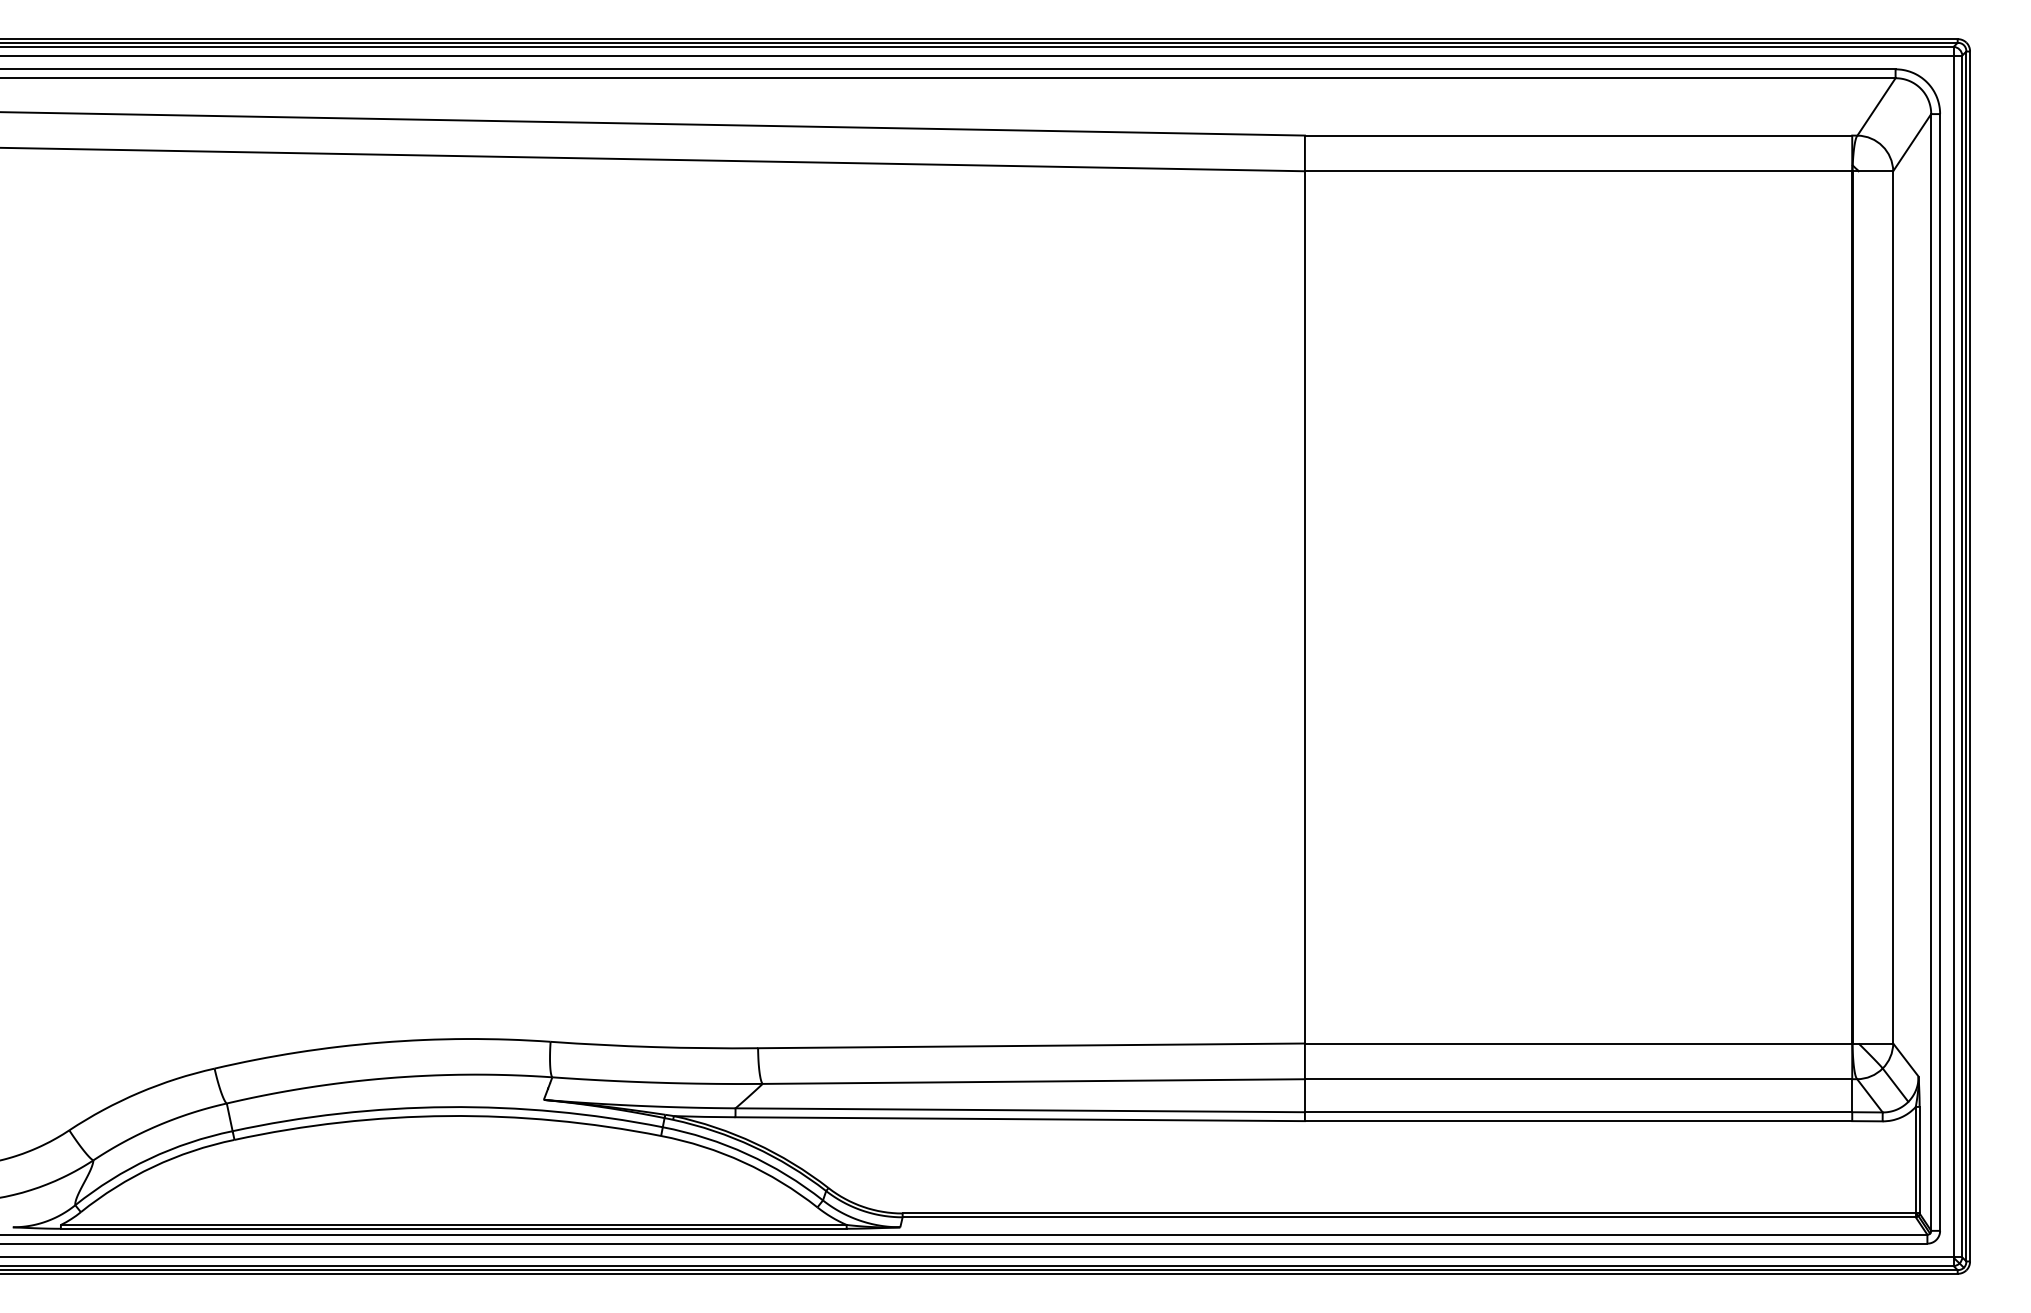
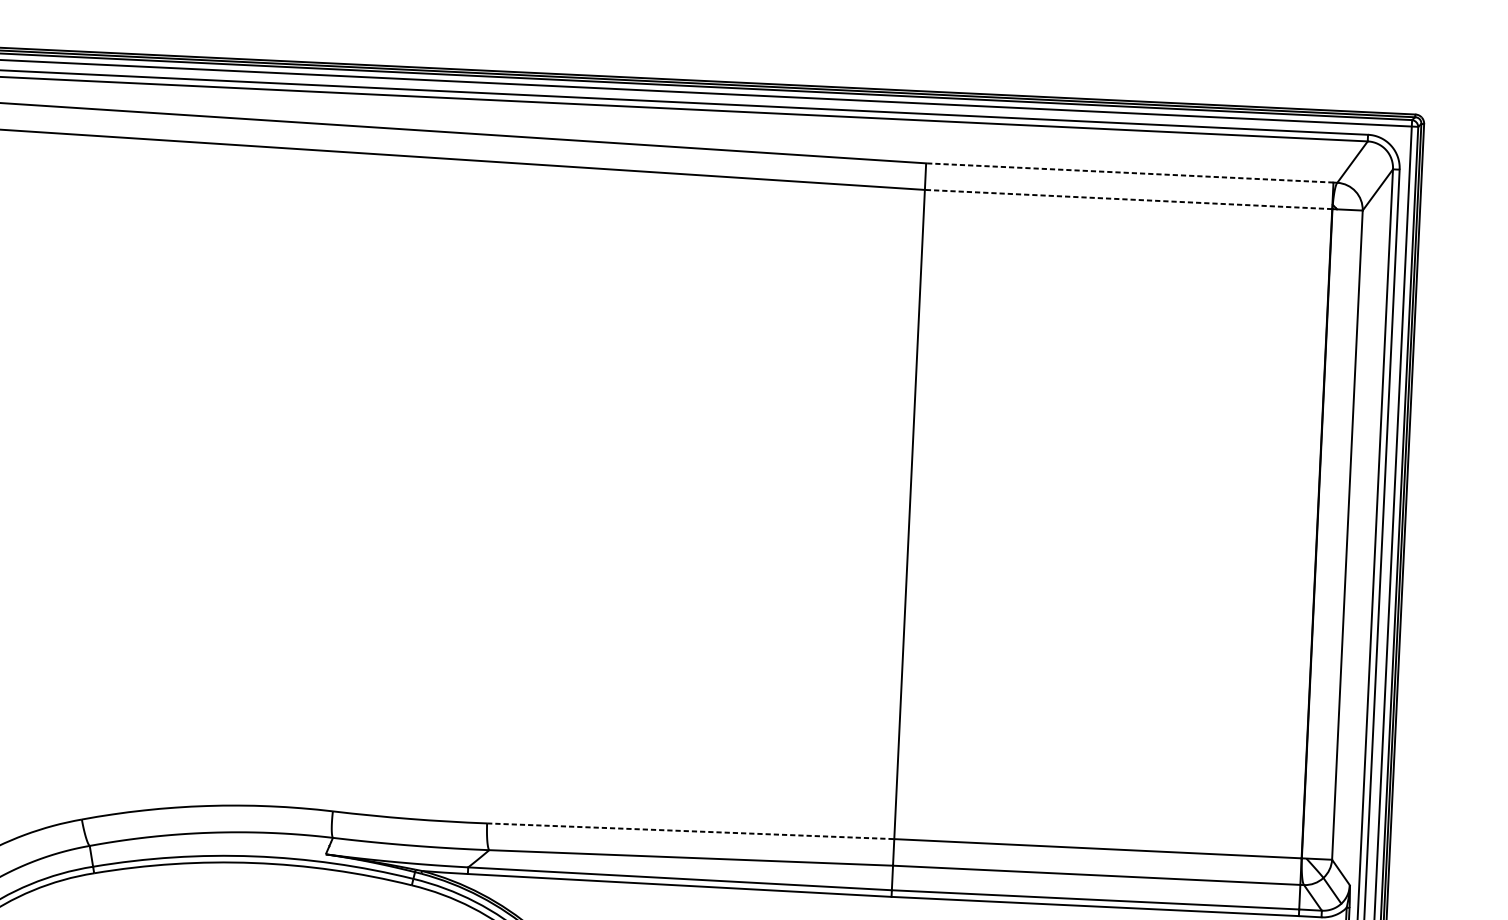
line: (1578, 135) -> (1129, 172), solid -> dashed
line: (1578, 171) -> (1128, 199), solid -> dashed
line: (1032, 1045) -> (691, 831), solid -> dashed

